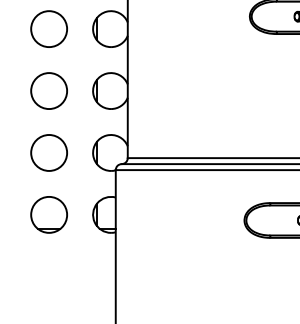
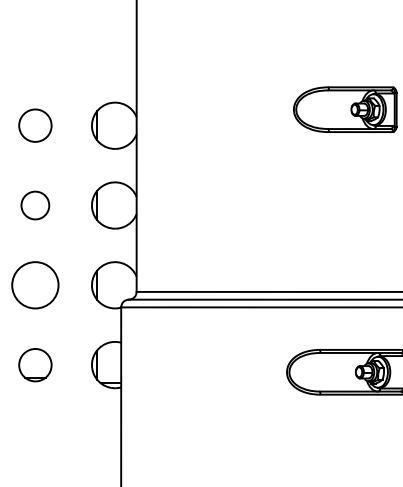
circle: (49, 28) -> (35, 125), size x0.7
circle: (49, 91) -> (35, 205), size x0.6
part: (49, 215) -> (35, 365), size x0.7

